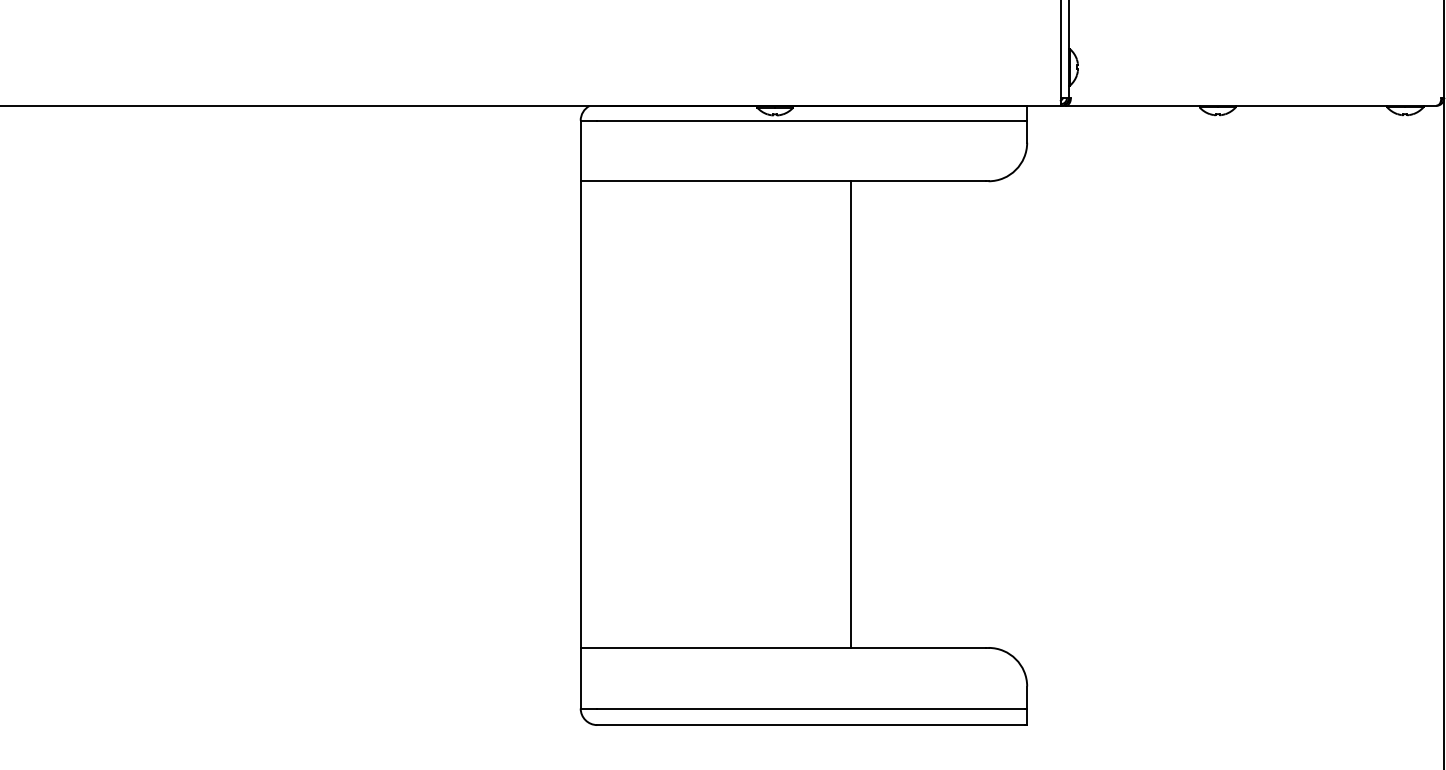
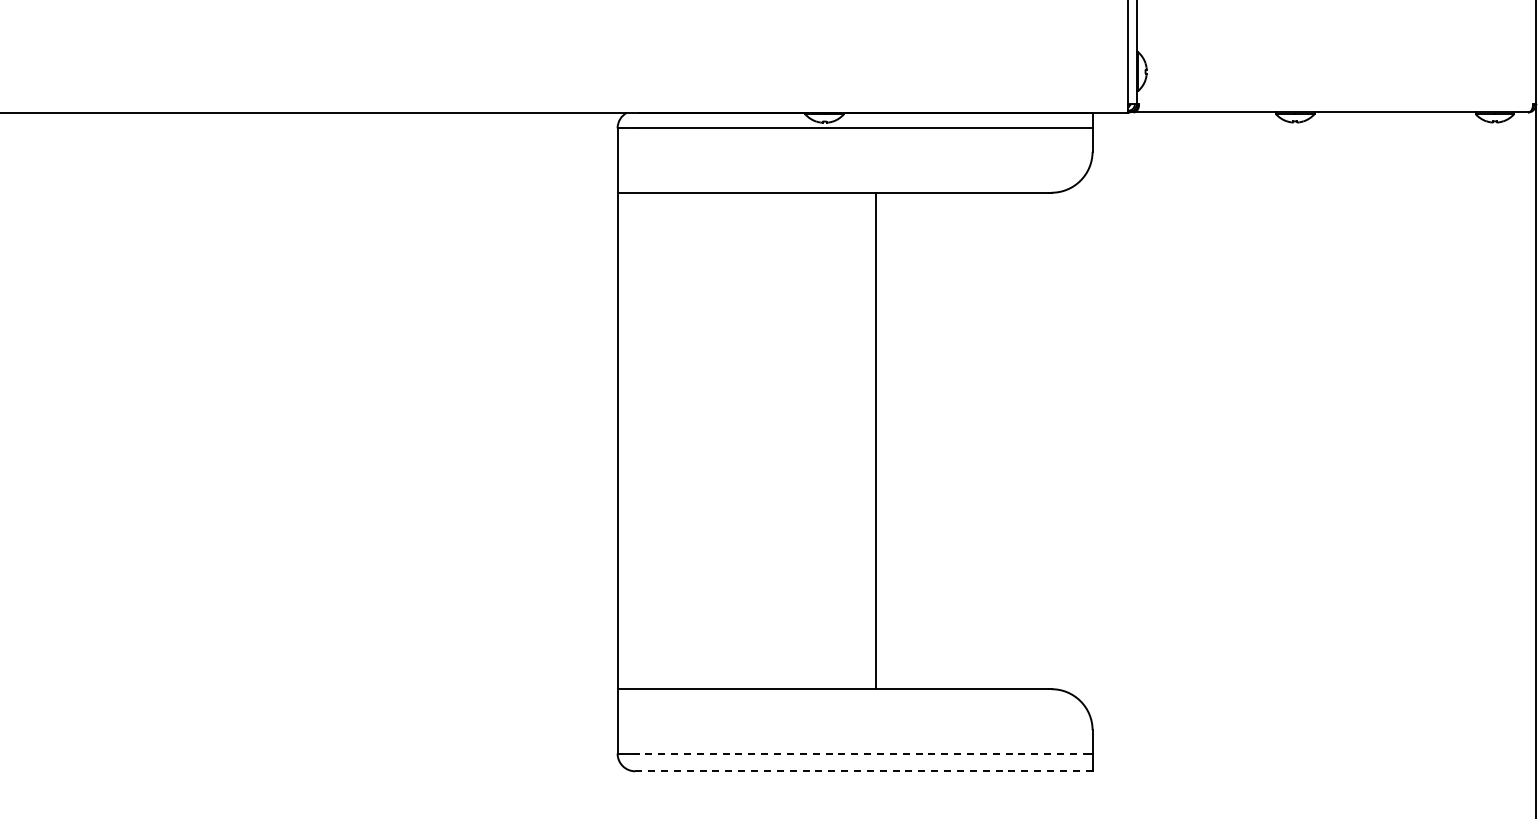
line: (850, 414) -> (875, 440), moved
line: (810, 708) -> (862, 753), solid -> dashed
line: (811, 725) -> (863, 771), solid -> dashed

